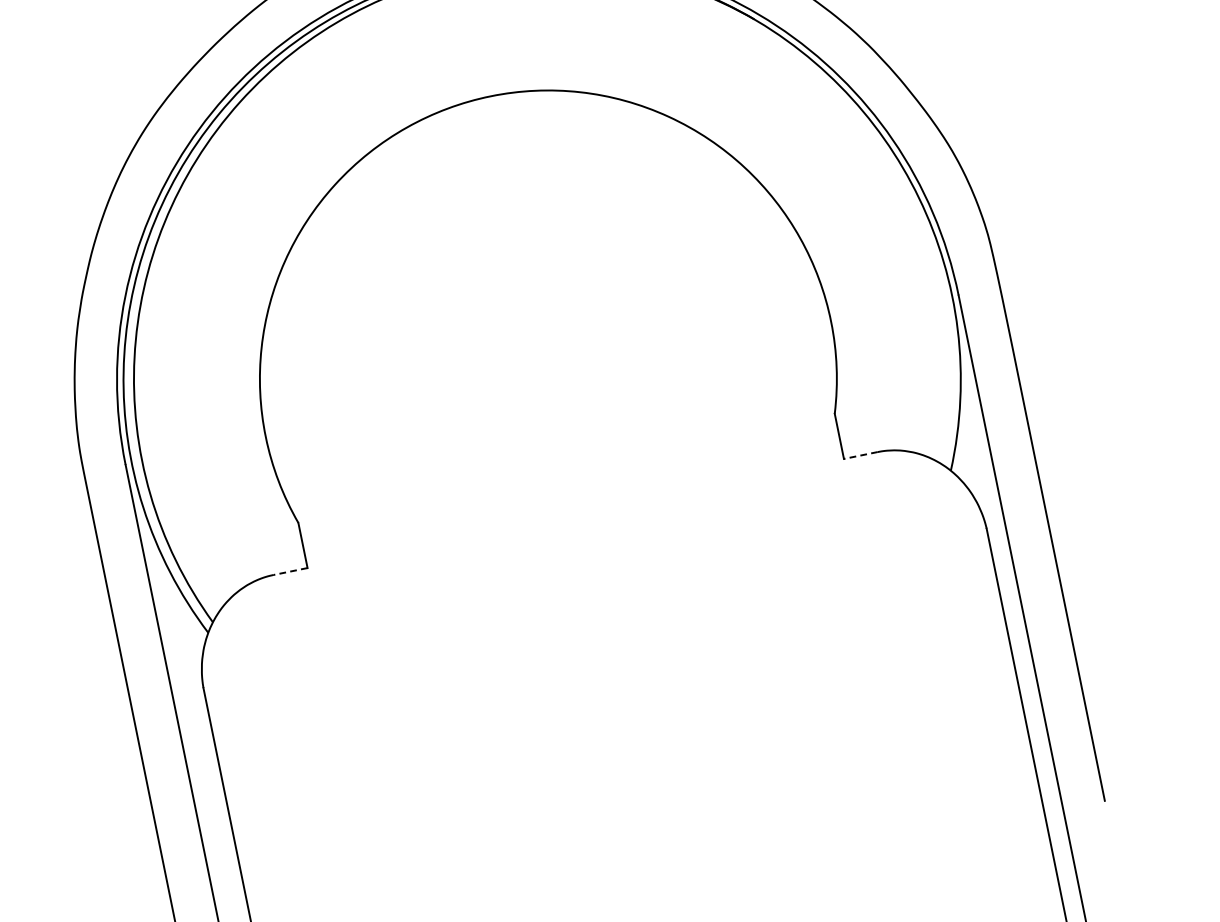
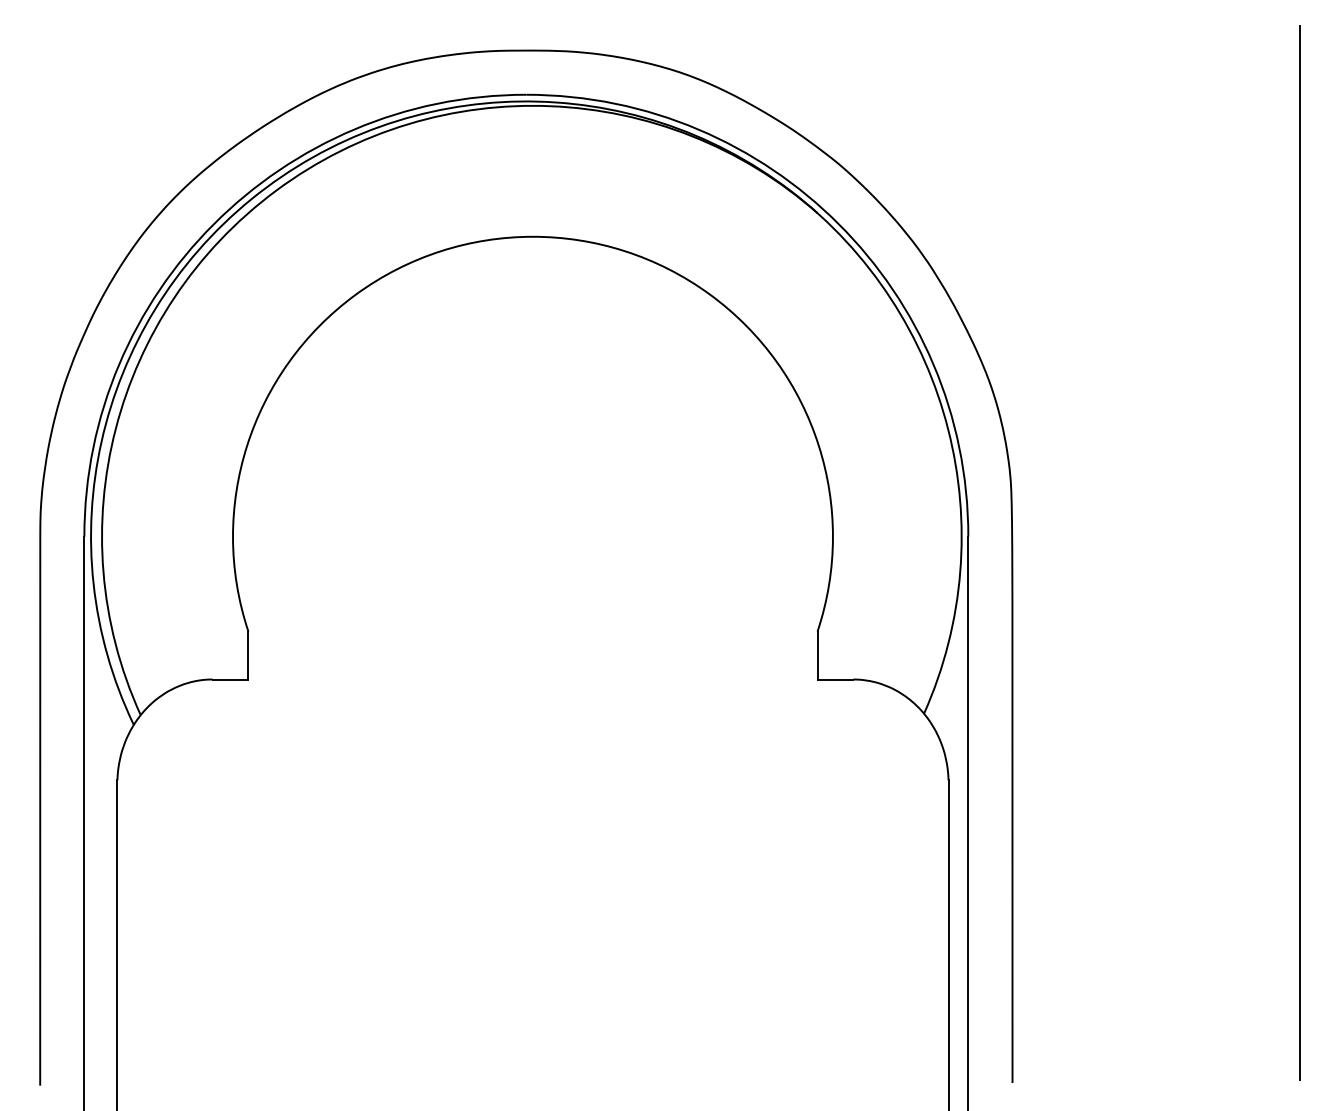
line: (860, 455) -> (835, 679), dashed -> solid
line: (290, 571) -> (230, 679), dashed -> solid

